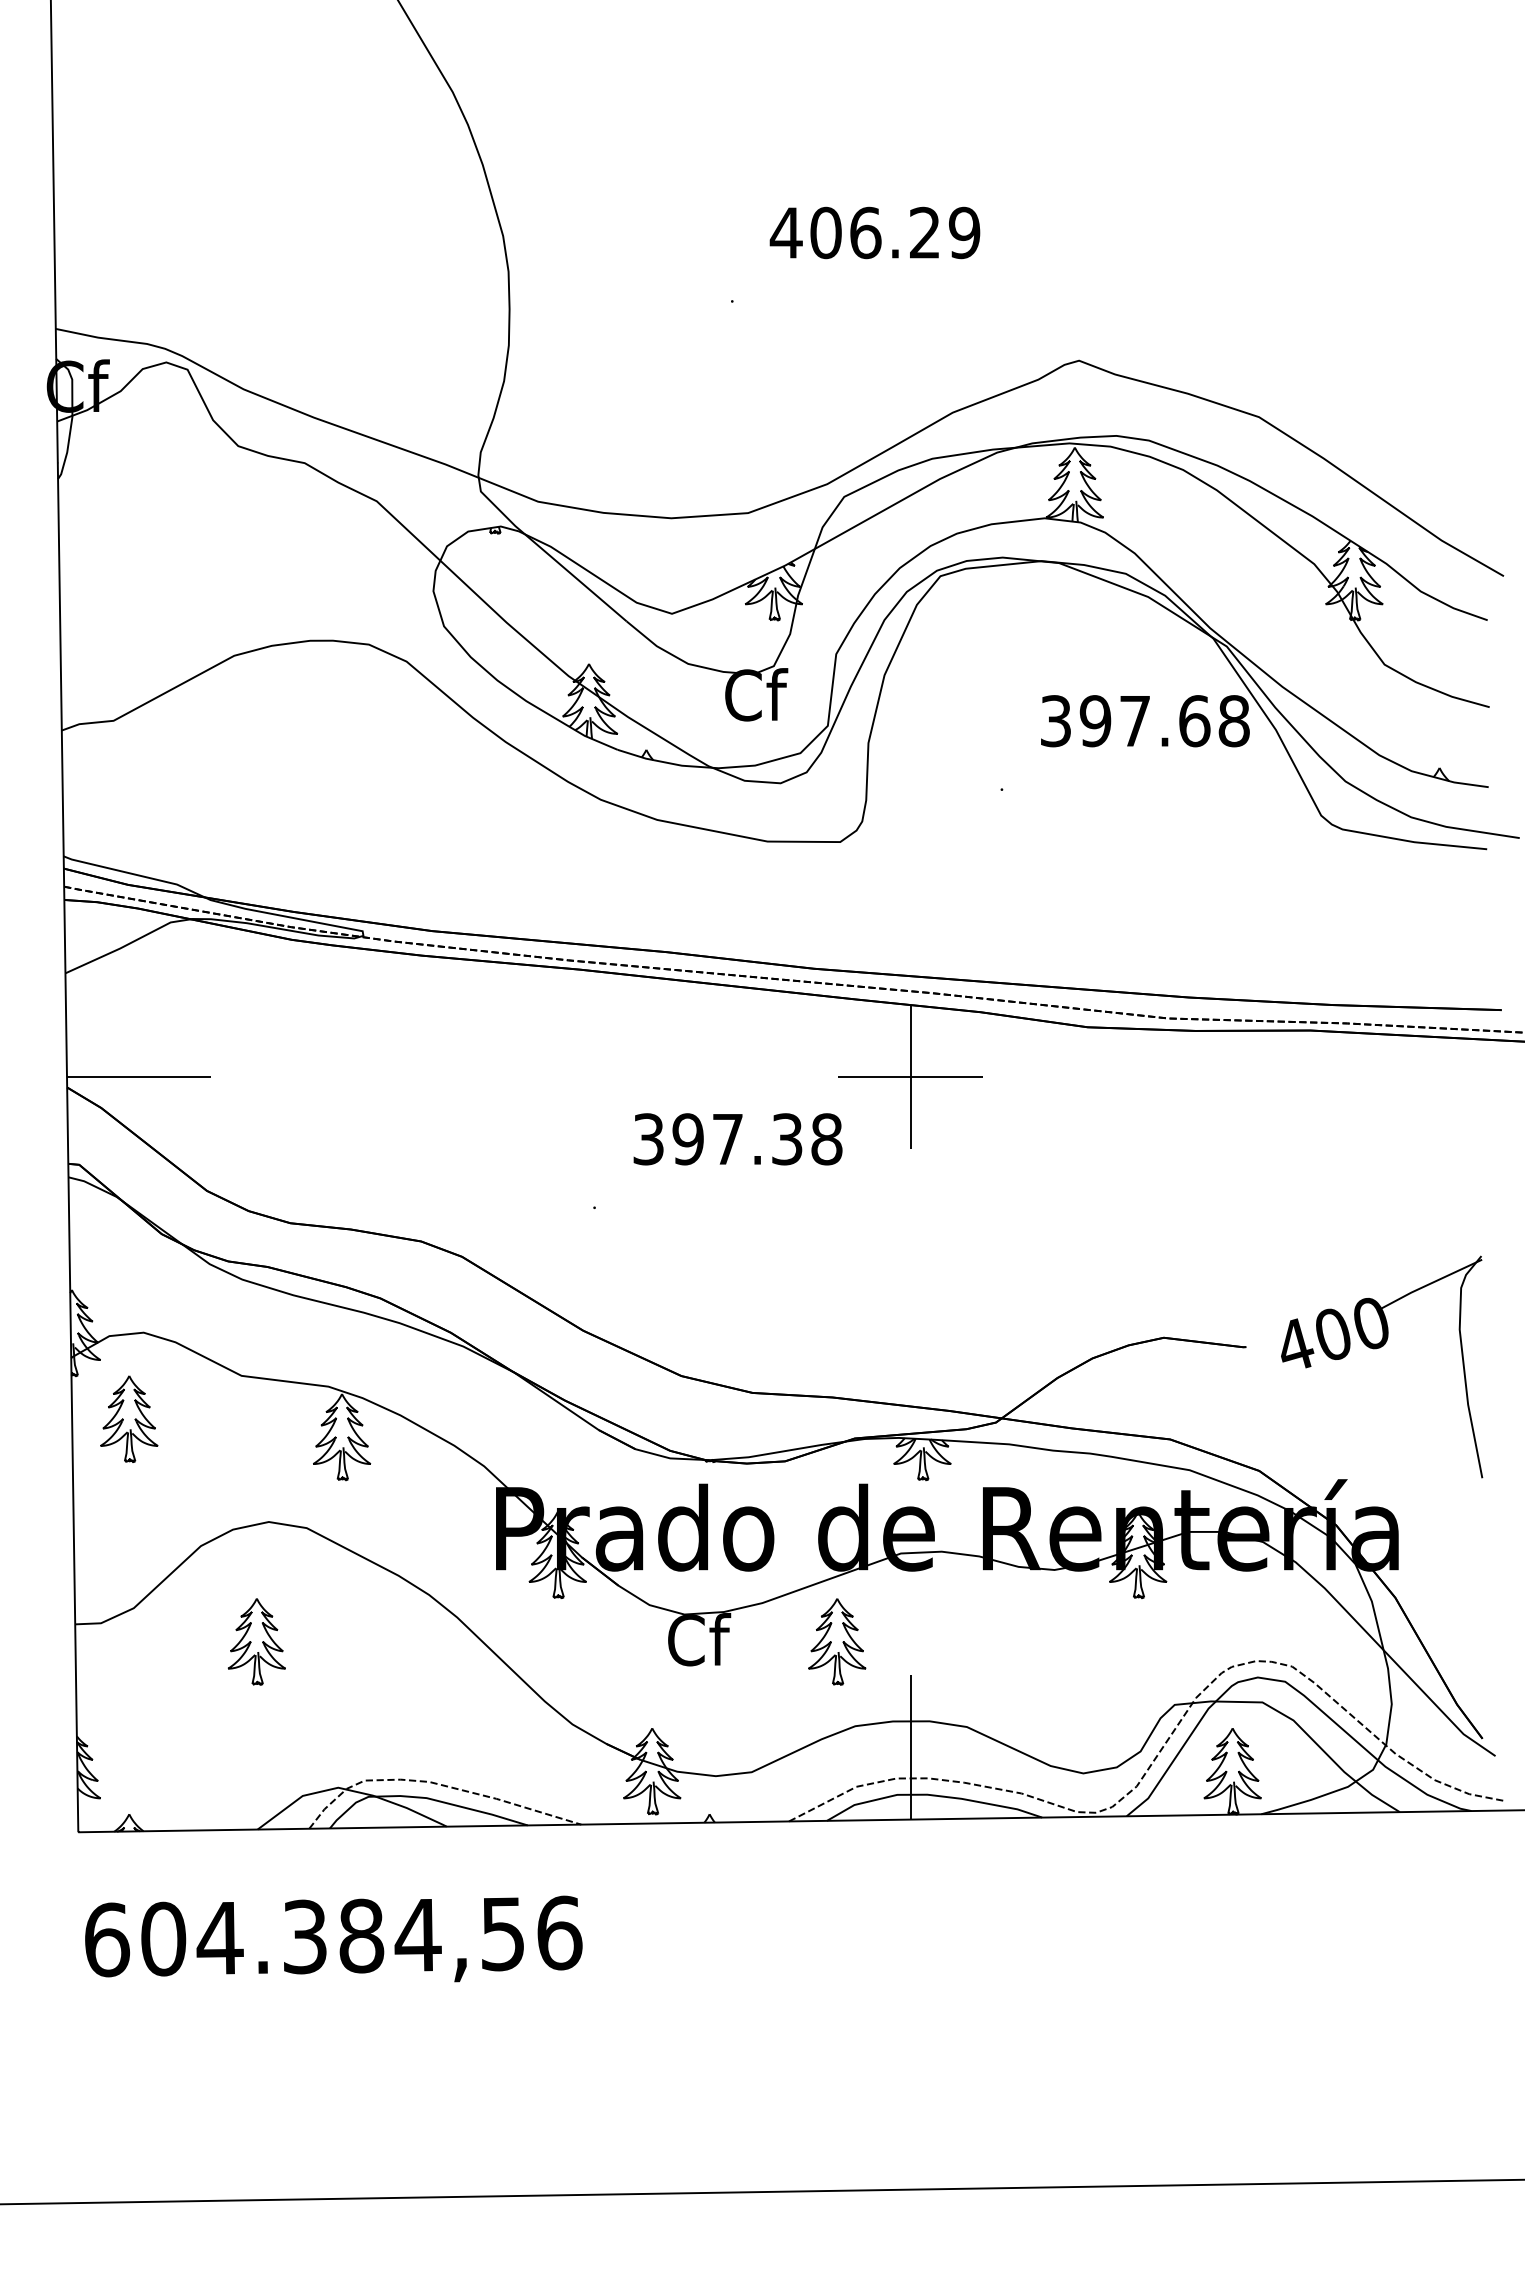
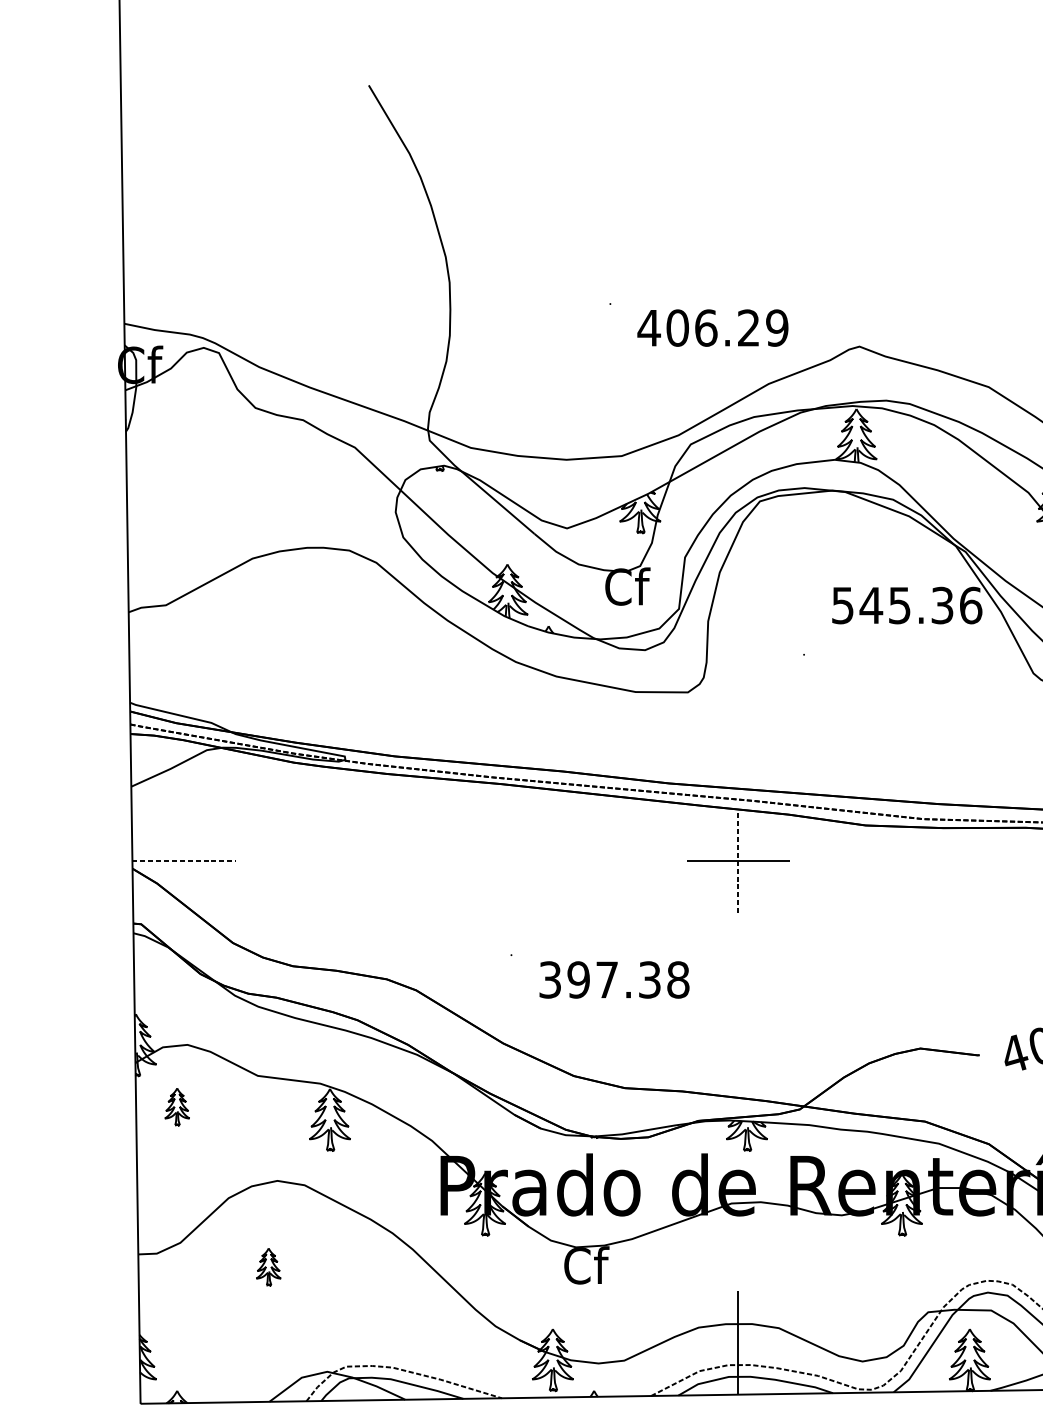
text: (874, 232) -> (712, 327), moved
text: (1145, 721) -> (907, 605), 397.68 -> 545.36
line: (910, 1076) -> (738, 860), solid -> dashed
line: (139, 1077) -> (184, 861), solid -> dashed
text: (737, 1139) -> (614, 980), moved
part: (129, 1418) -> (177, 1106), size x0.6
part: (256, 1641) -> (268, 1266), size x0.6
part: (837, 1641) -> (685, 1266), removed

